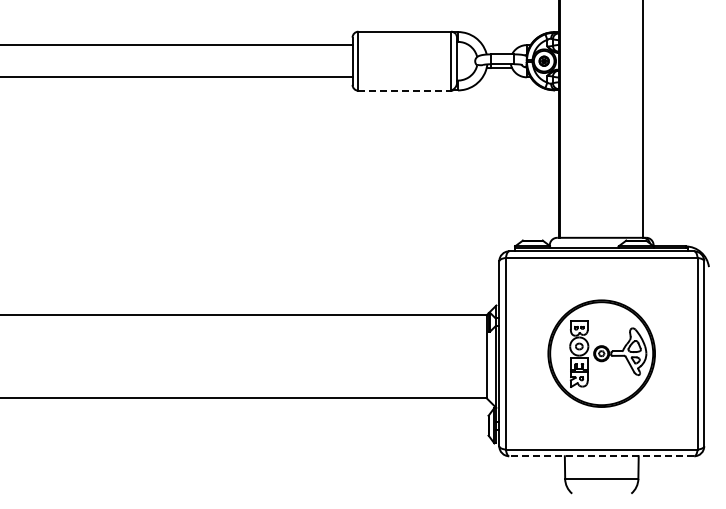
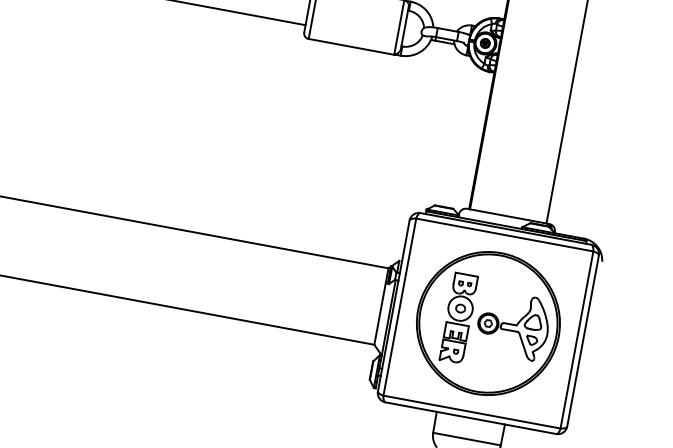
line: (405, 90) -> (352, 46), dashed -> solid
part: (601, 353) -> (488, 323), size x1.43
line: (601, 456) -> (470, 418), dashed -> solid

